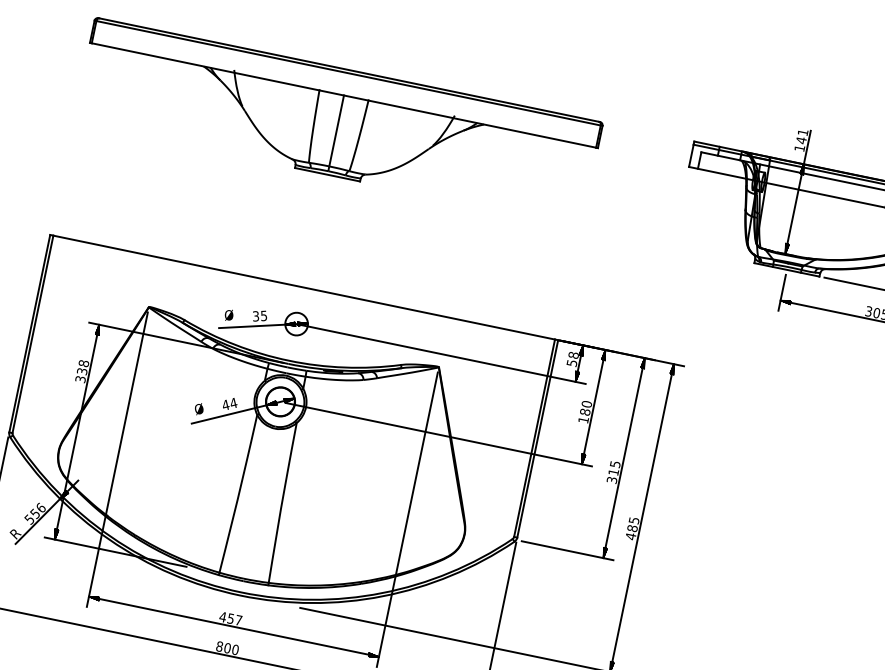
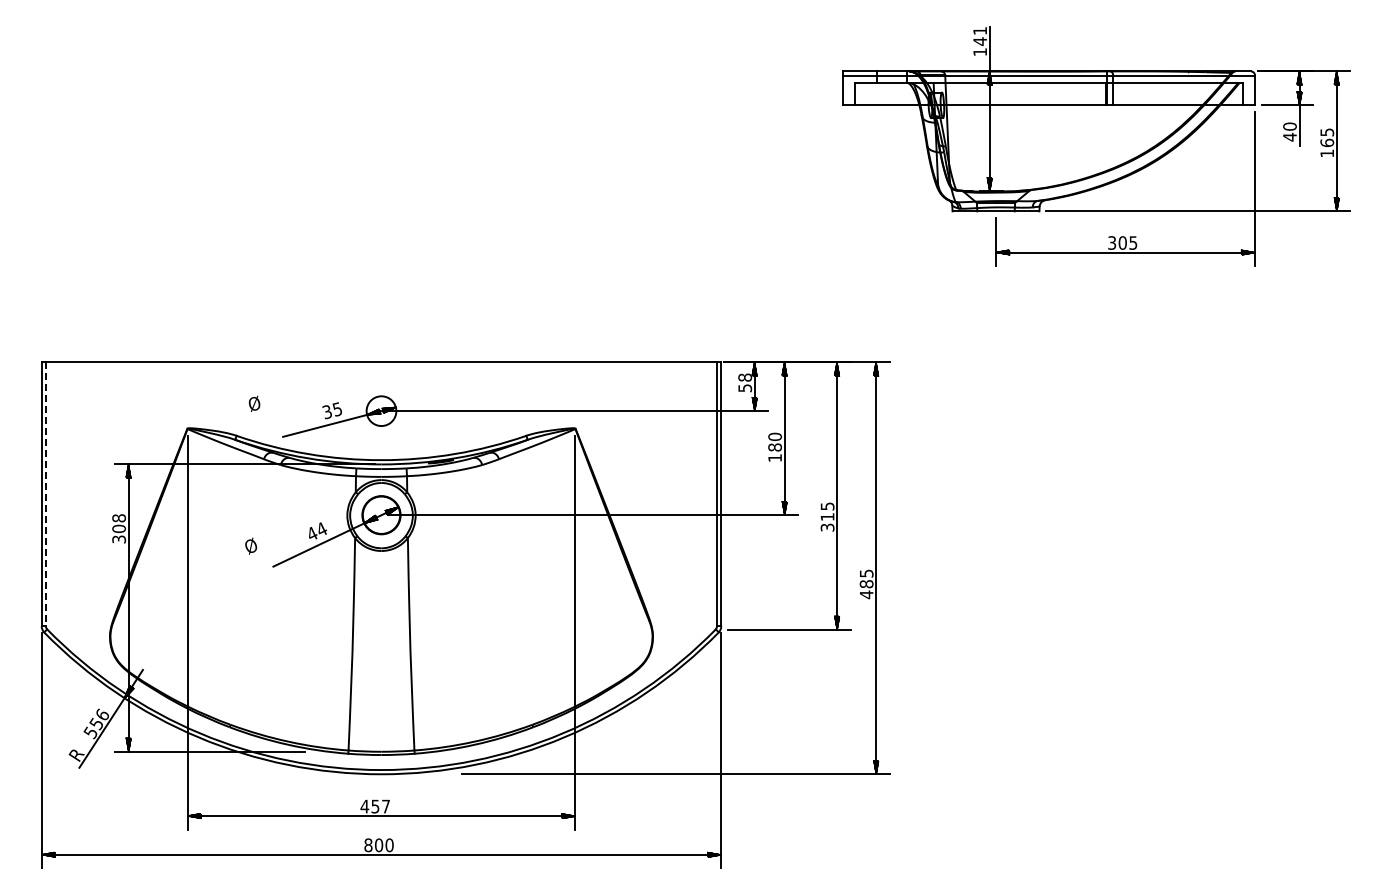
part: (338, 122) -> (381, 141), removed
text: (229, 315) -> (254, 403), moved
line: (33, 334) -> (46, 494), solid -> dashed
text: (81, 371) -> (118, 528), 338 -> 308
text: (199, 408) -> (251, 545), moved

